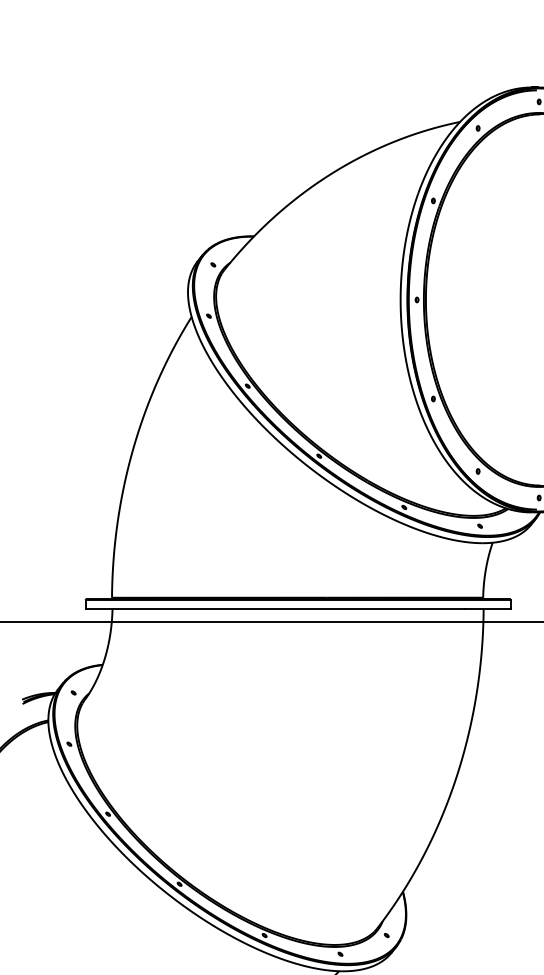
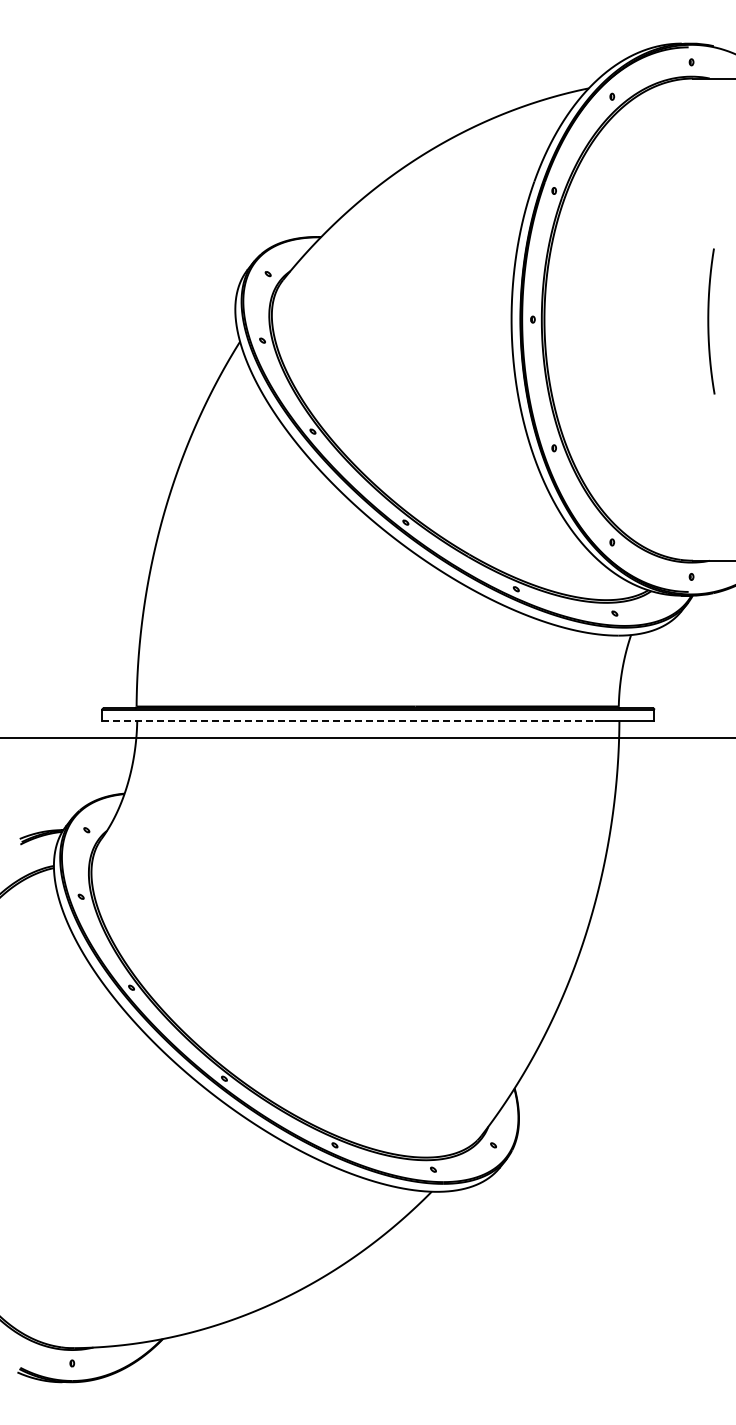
line: (275, 608) -> (349, 720), solid -> dashed

